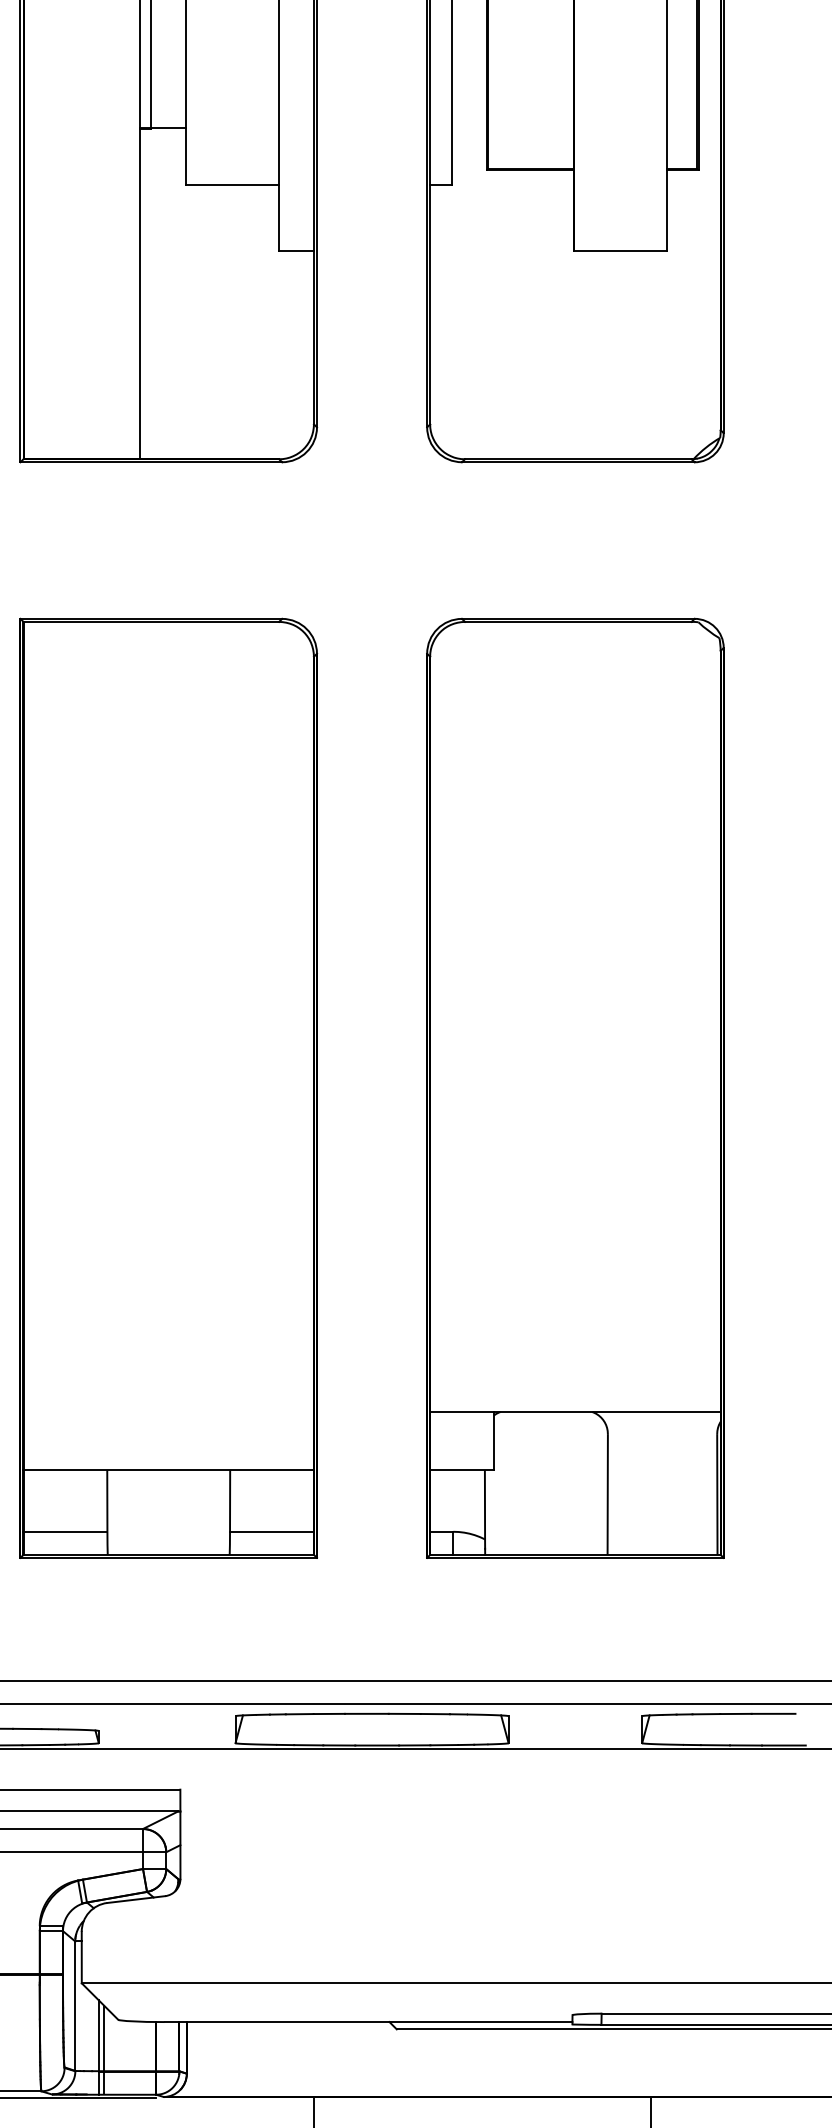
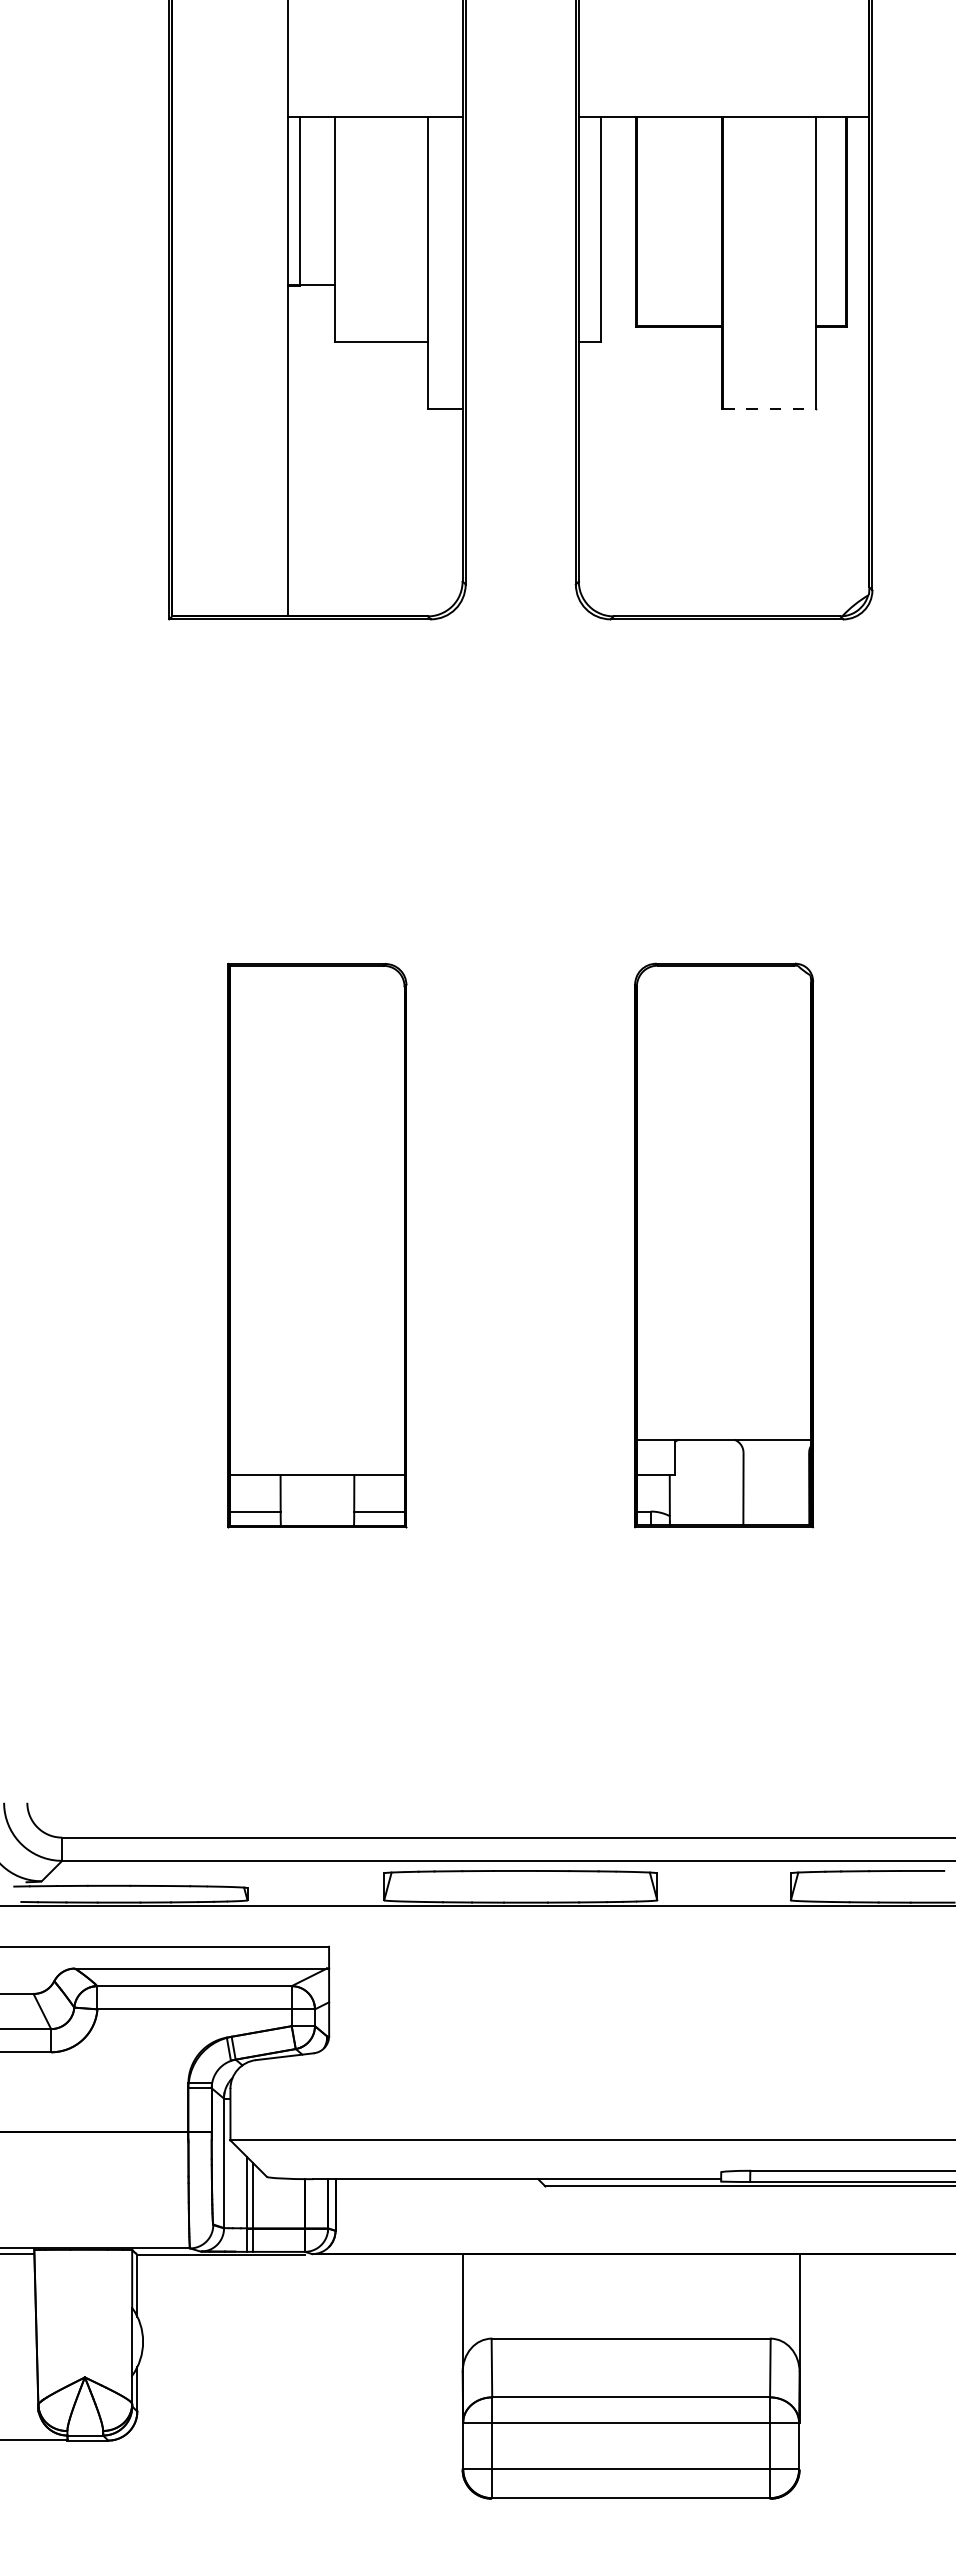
line: (621, 251) -> (770, 408), solid -> dashed
part: (168, 1088) -> (317, 1245), size x0.6
part: (574, 1088) -> (723, 1245), size x0.6

